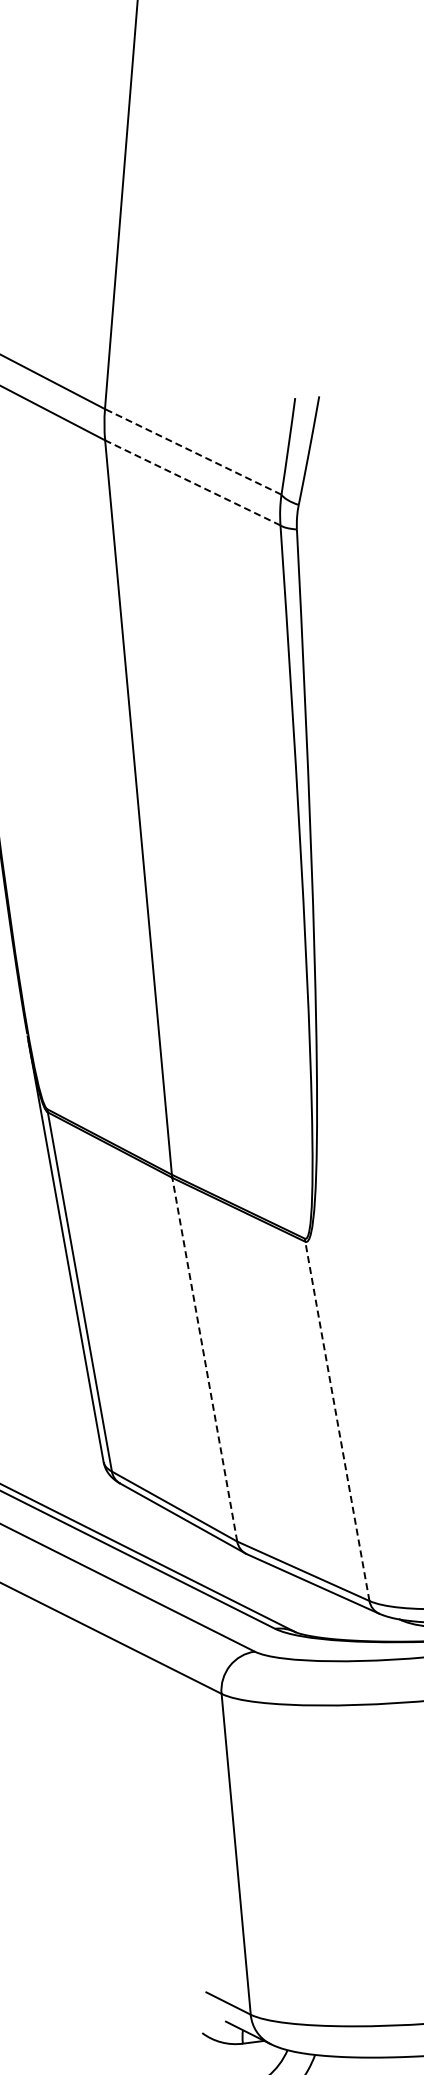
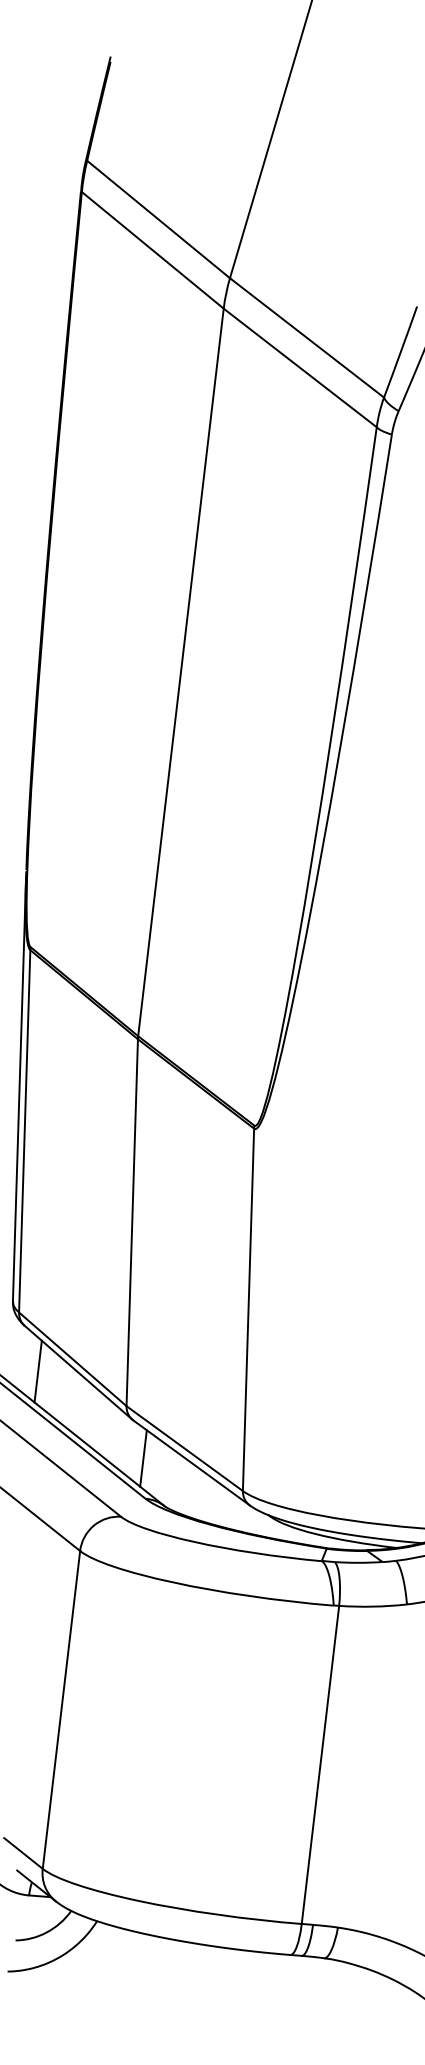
line: (192, 451) -> (306, 337), dashed -> solid
line: (192, 482) -> (300, 367), dashed -> solid
line: (204, 1359) -> (132, 1222), dashed -> solid
line: (337, 1421) -> (248, 1309), dashed -> solid
line: (142, 1525) -> (37, 1371), added
line: (264, 1589) -> (143, 1458), added

